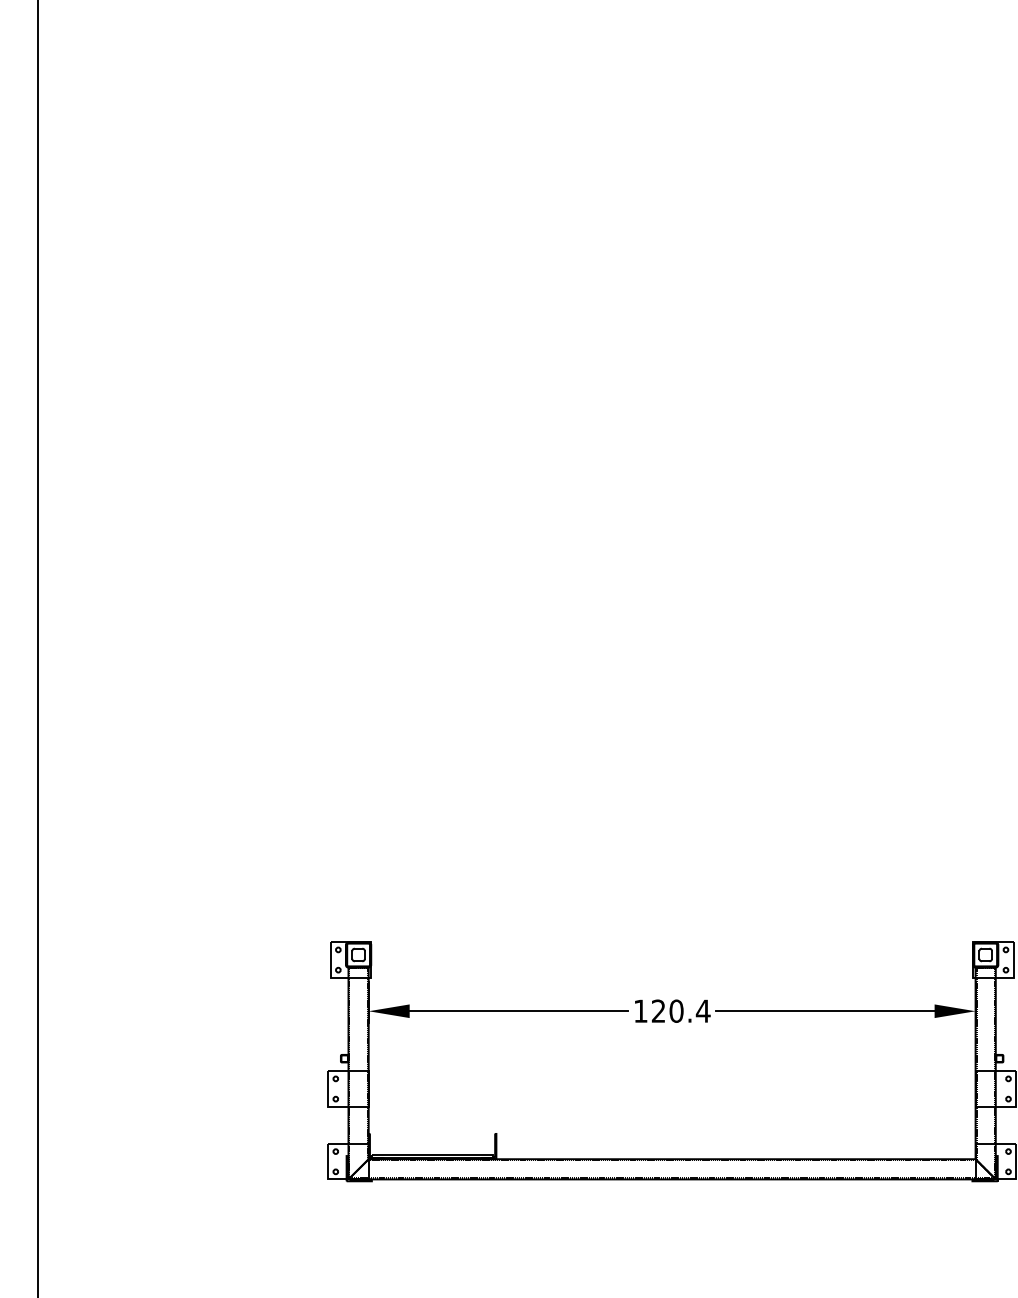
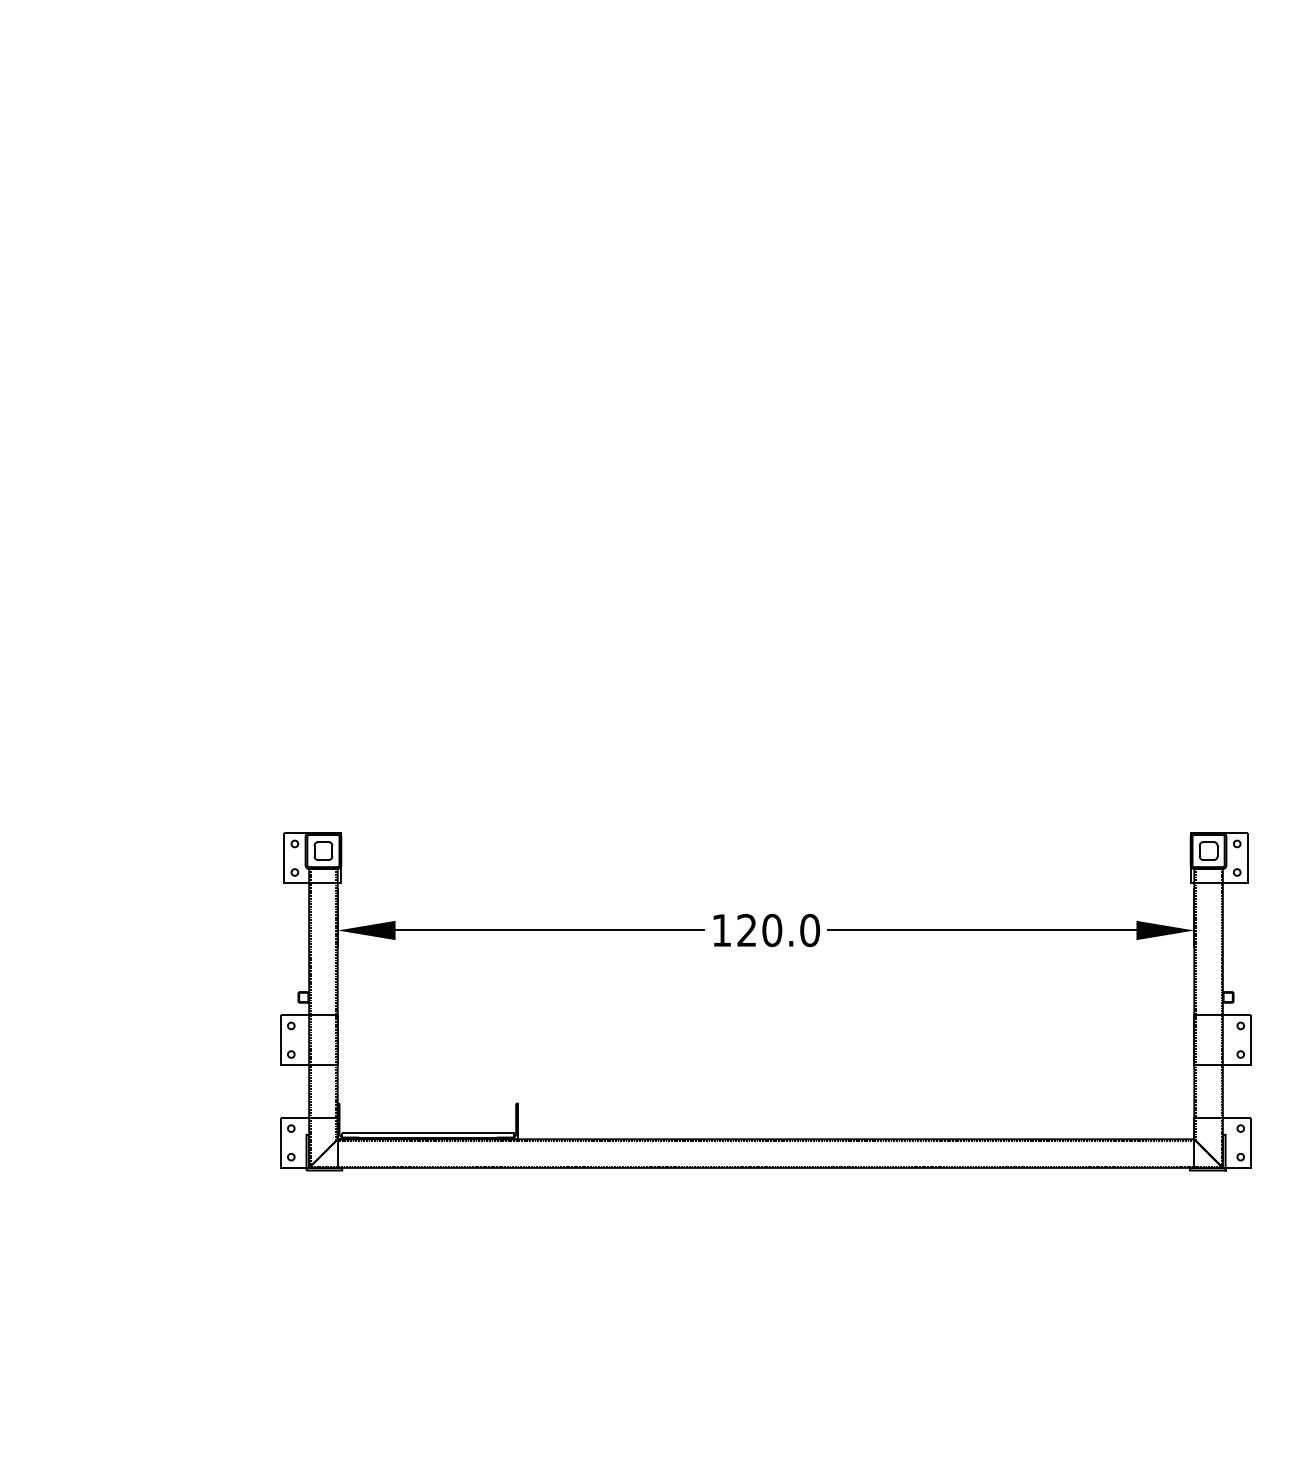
text: (702, 1010) -> (808, 929), 120.4 -> 120.0

